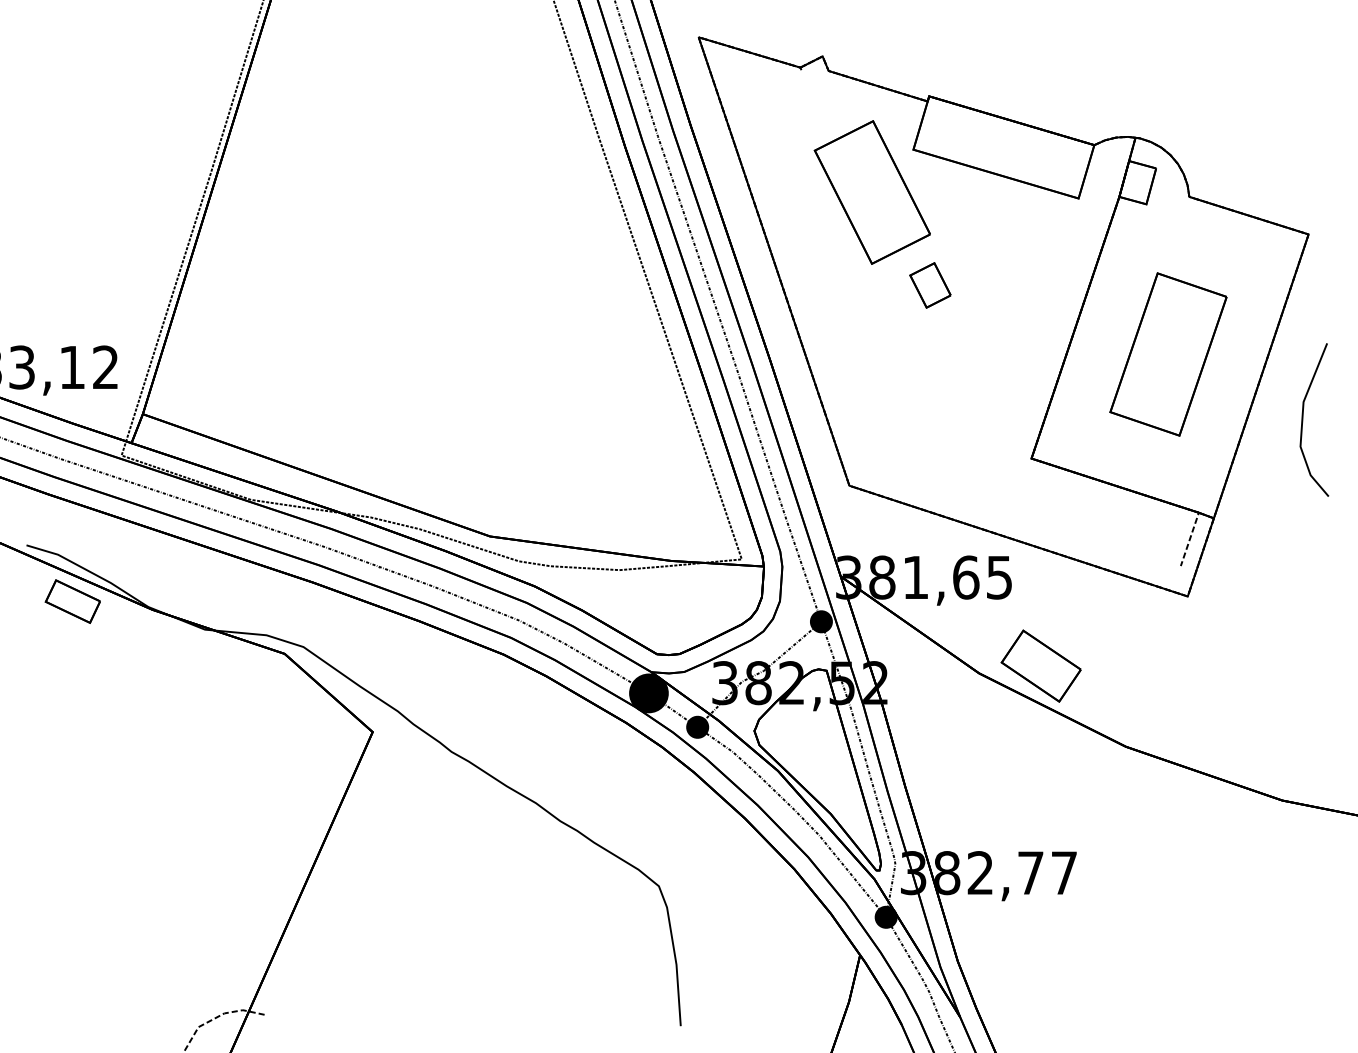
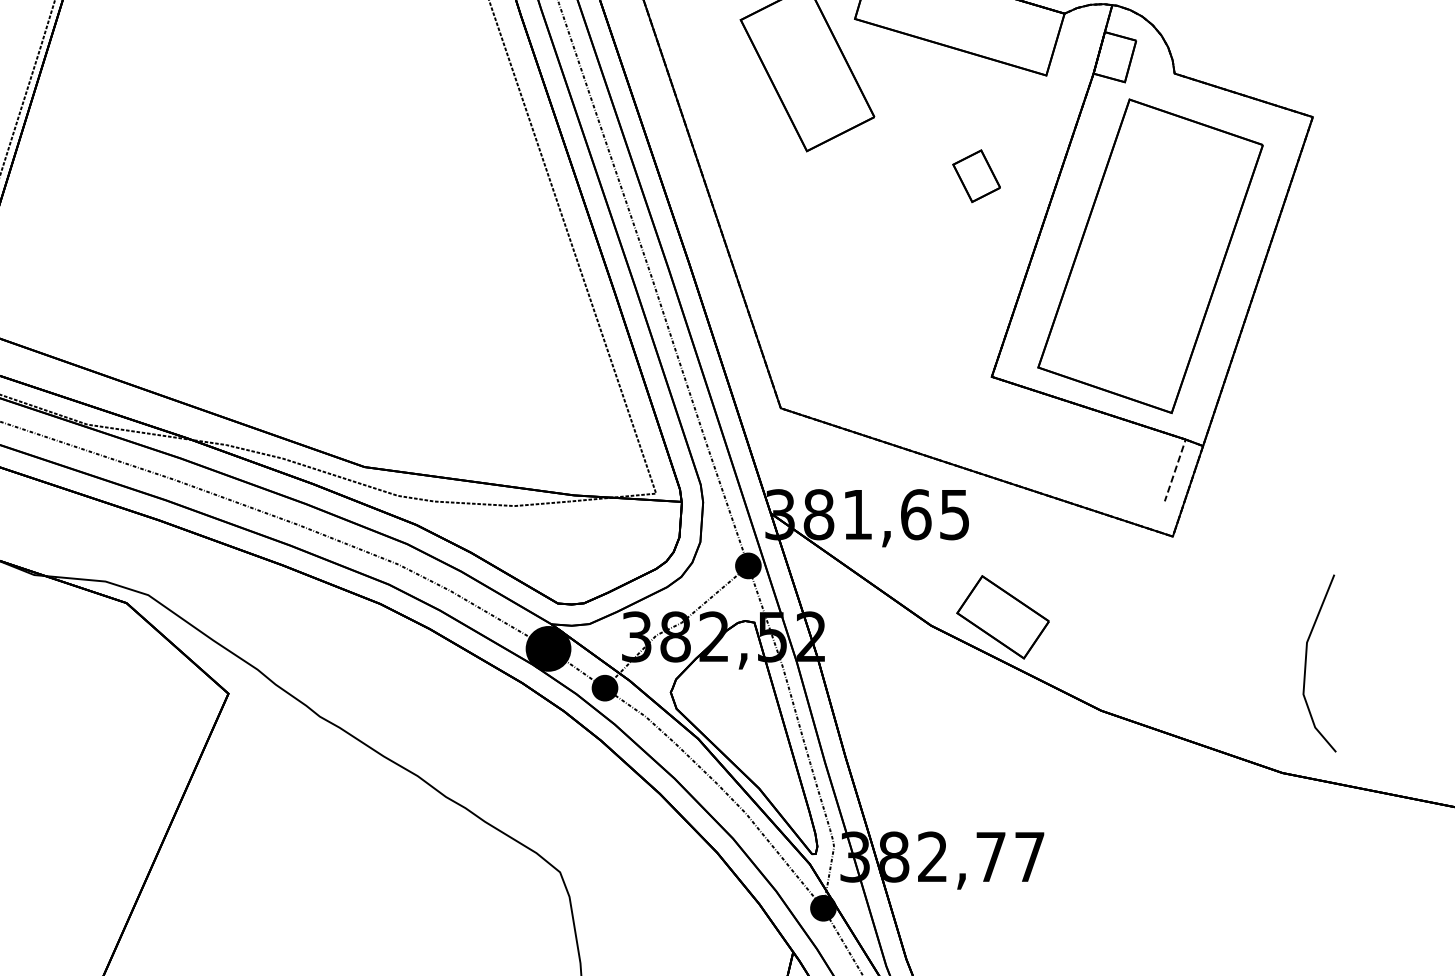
part: (930, 285) -> (976, 176), moved
part: (1168, 354) -> (1150, 256), size x1.67
part: (1303, 419) -> (1306, 662), moved

